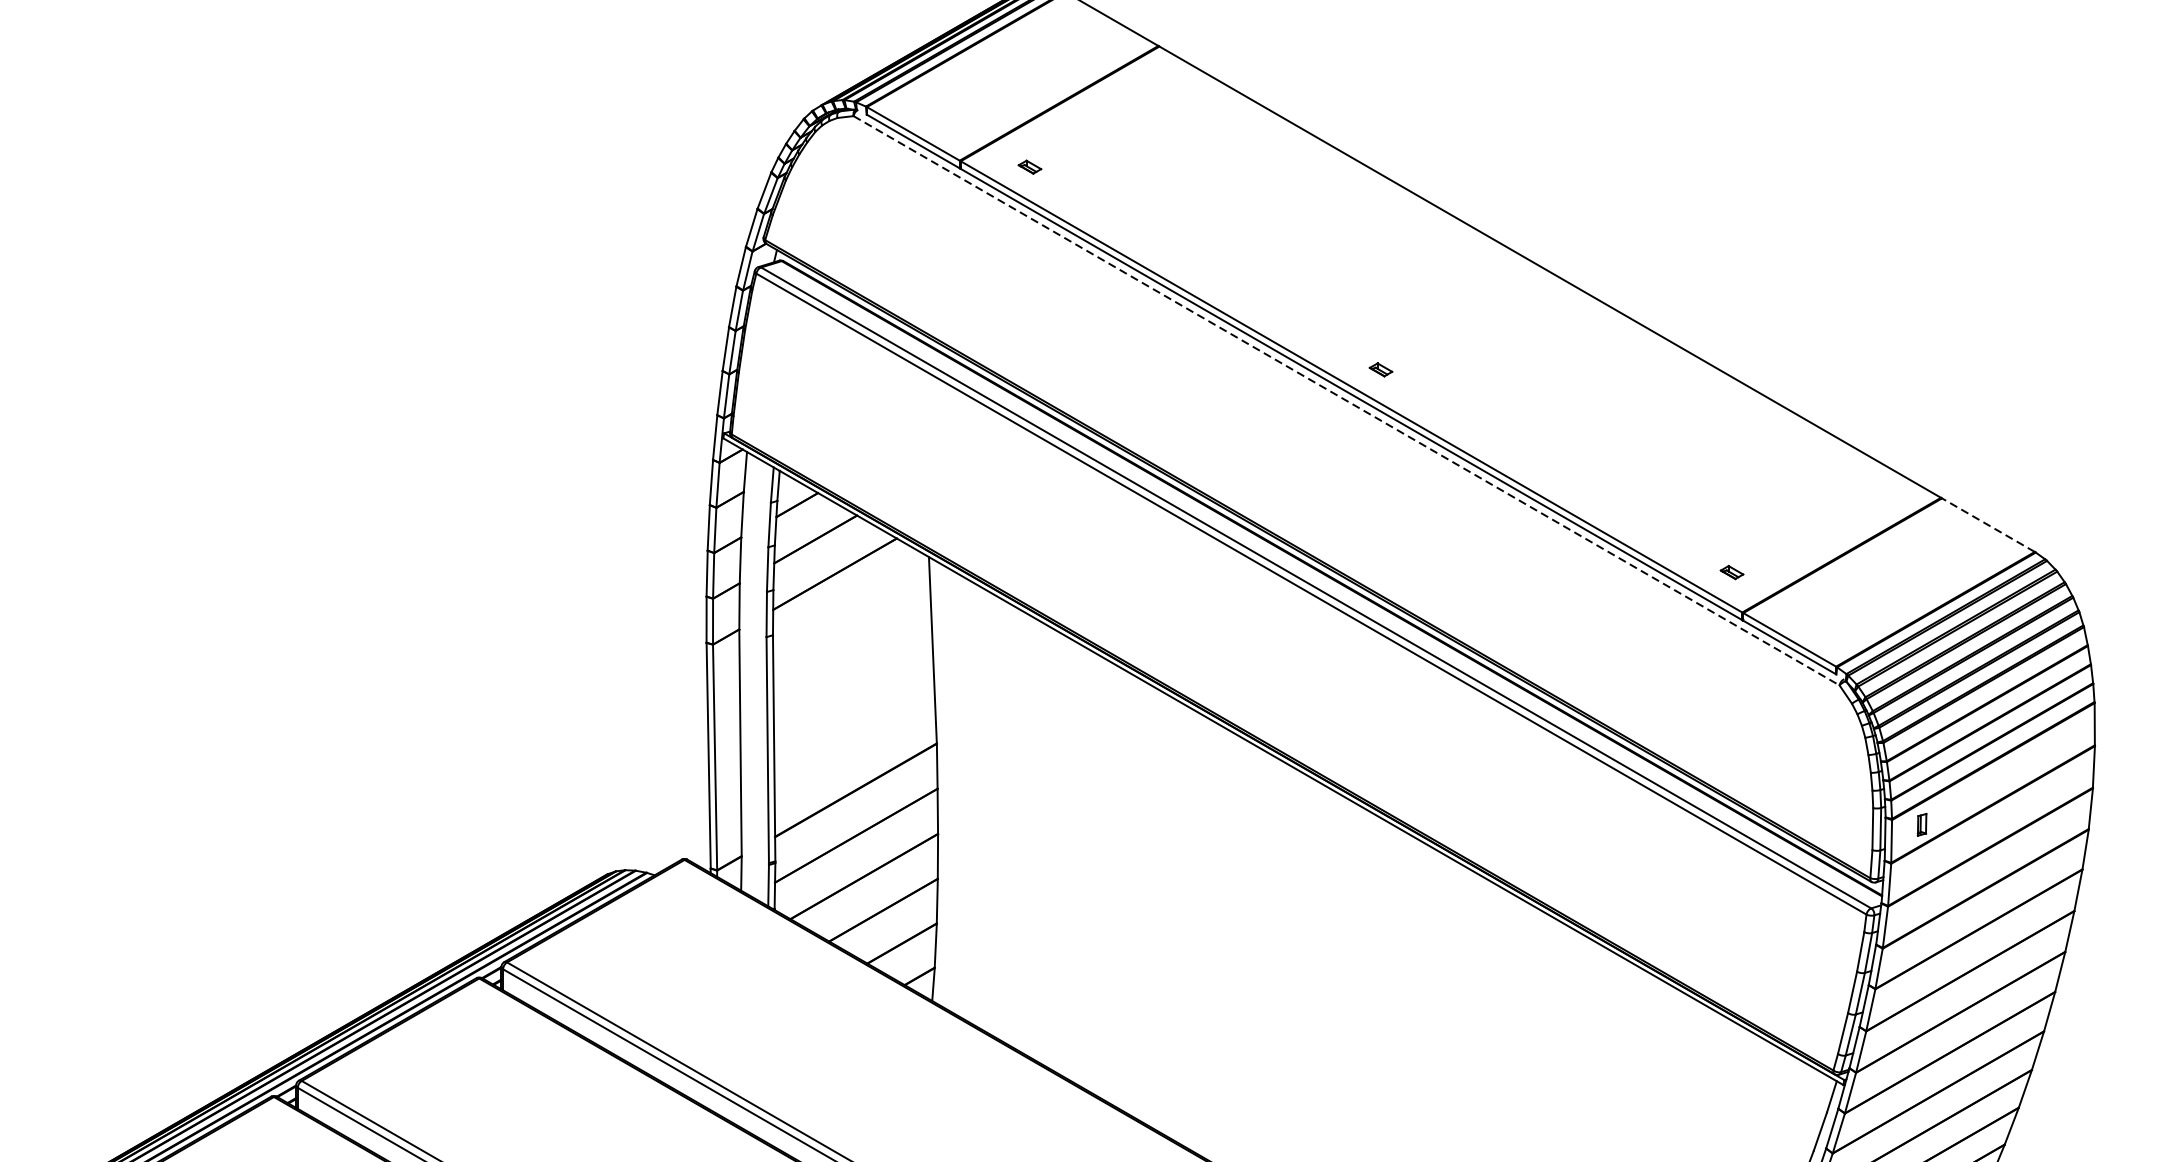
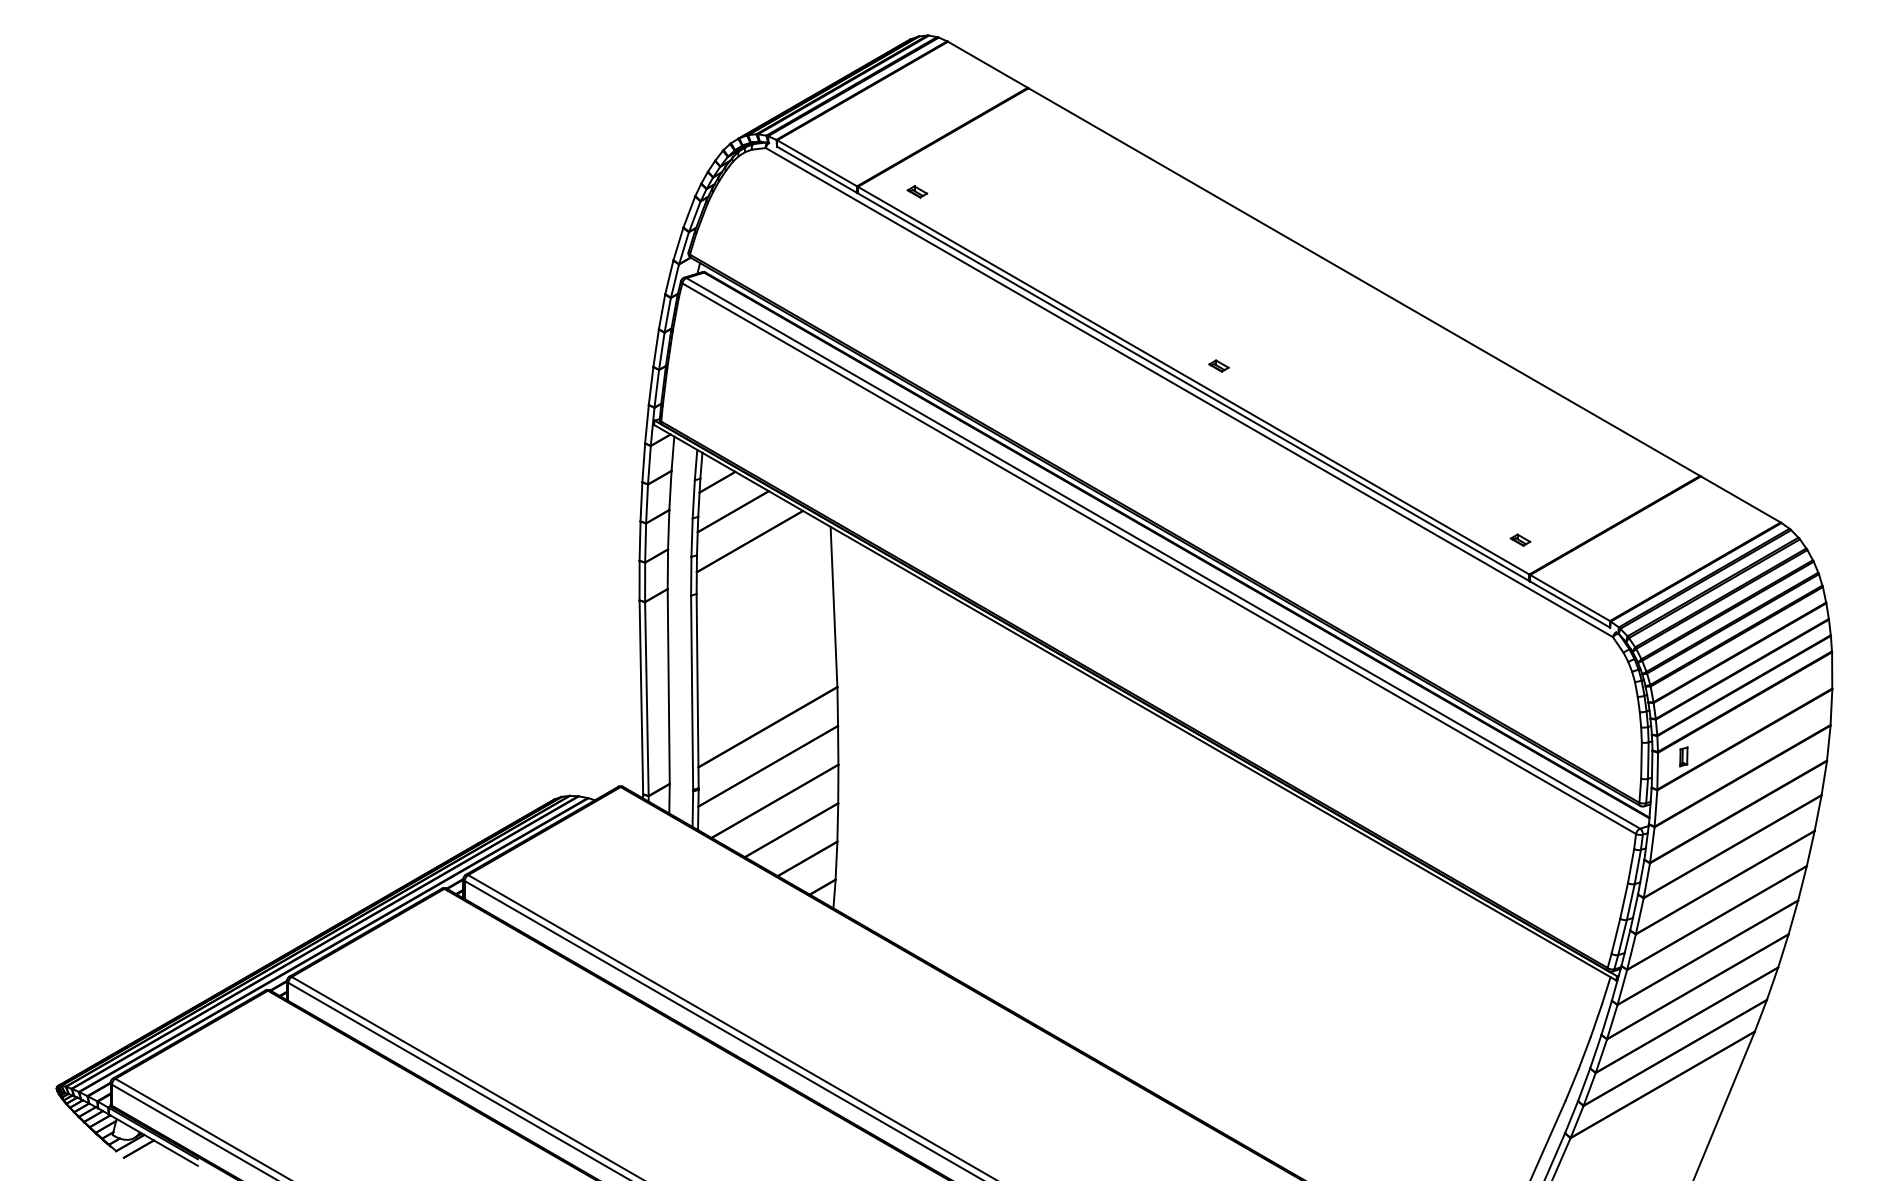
line: (1346, 400) -> (1189, 392), dashed -> solid
line: (1988, 525) -> (1740, 499), dashed -> solid

